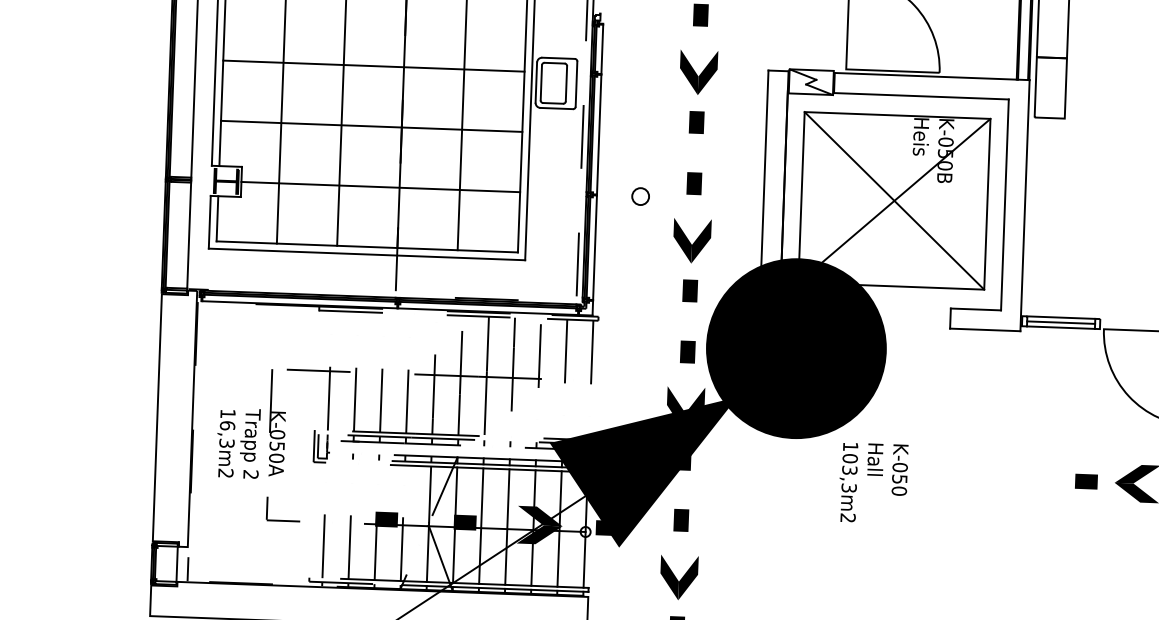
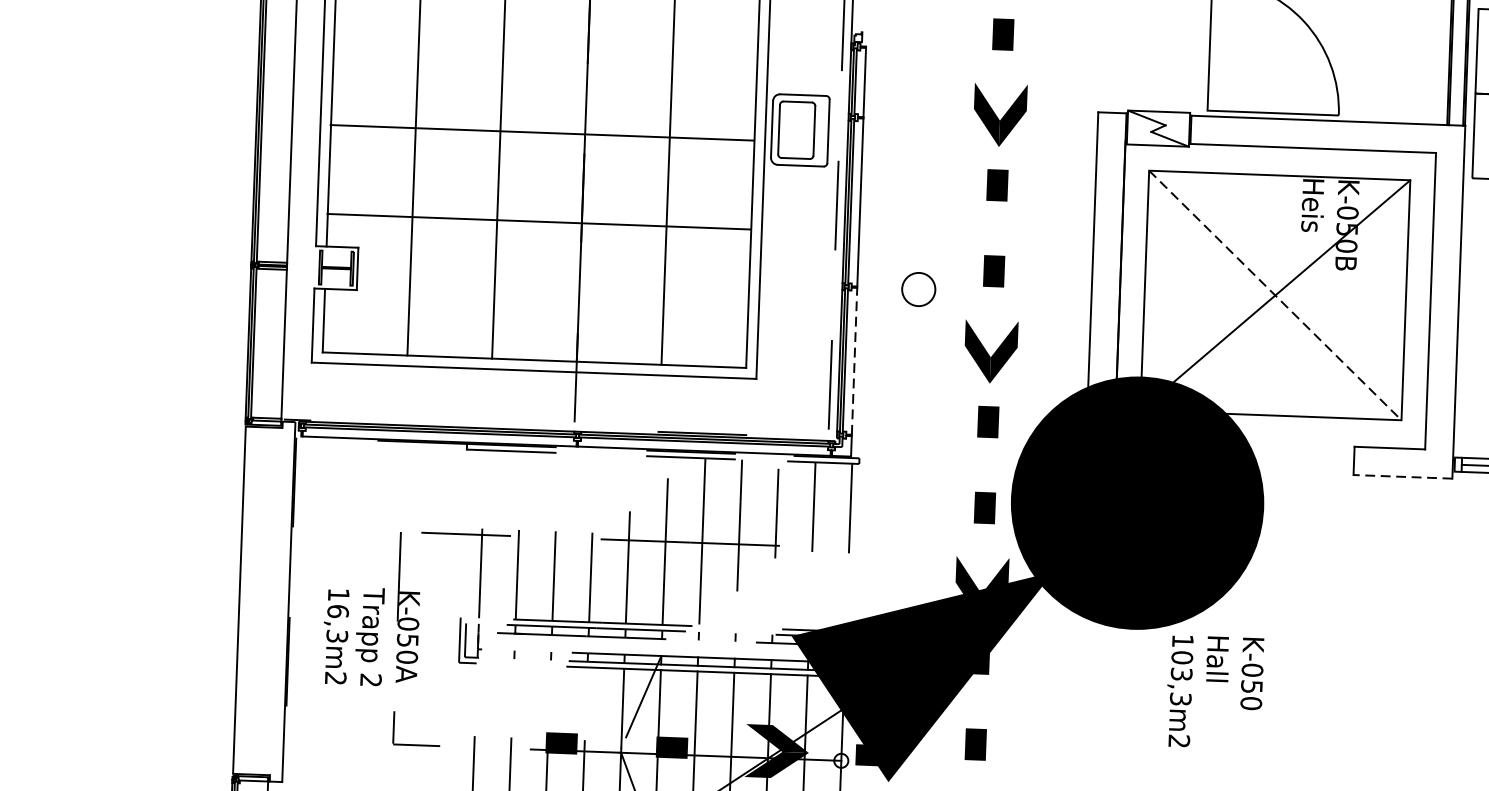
line: (373, 65) -> (541, 131), moved
line: (371, 125) -> (538, 220), moved
line: (380, 186) -> (553, 275), removed
circle: (640, 196) -> (918, 289), size x1.4
line: (894, 201) -> (1275, 296), solid -> dashed
line: (595, 247) -> (855, 361), solid -> dashed
line: (984, 329) -> (1401, 476), solid -> dashed
text: (873, 482) -> (1214, 691), moved

